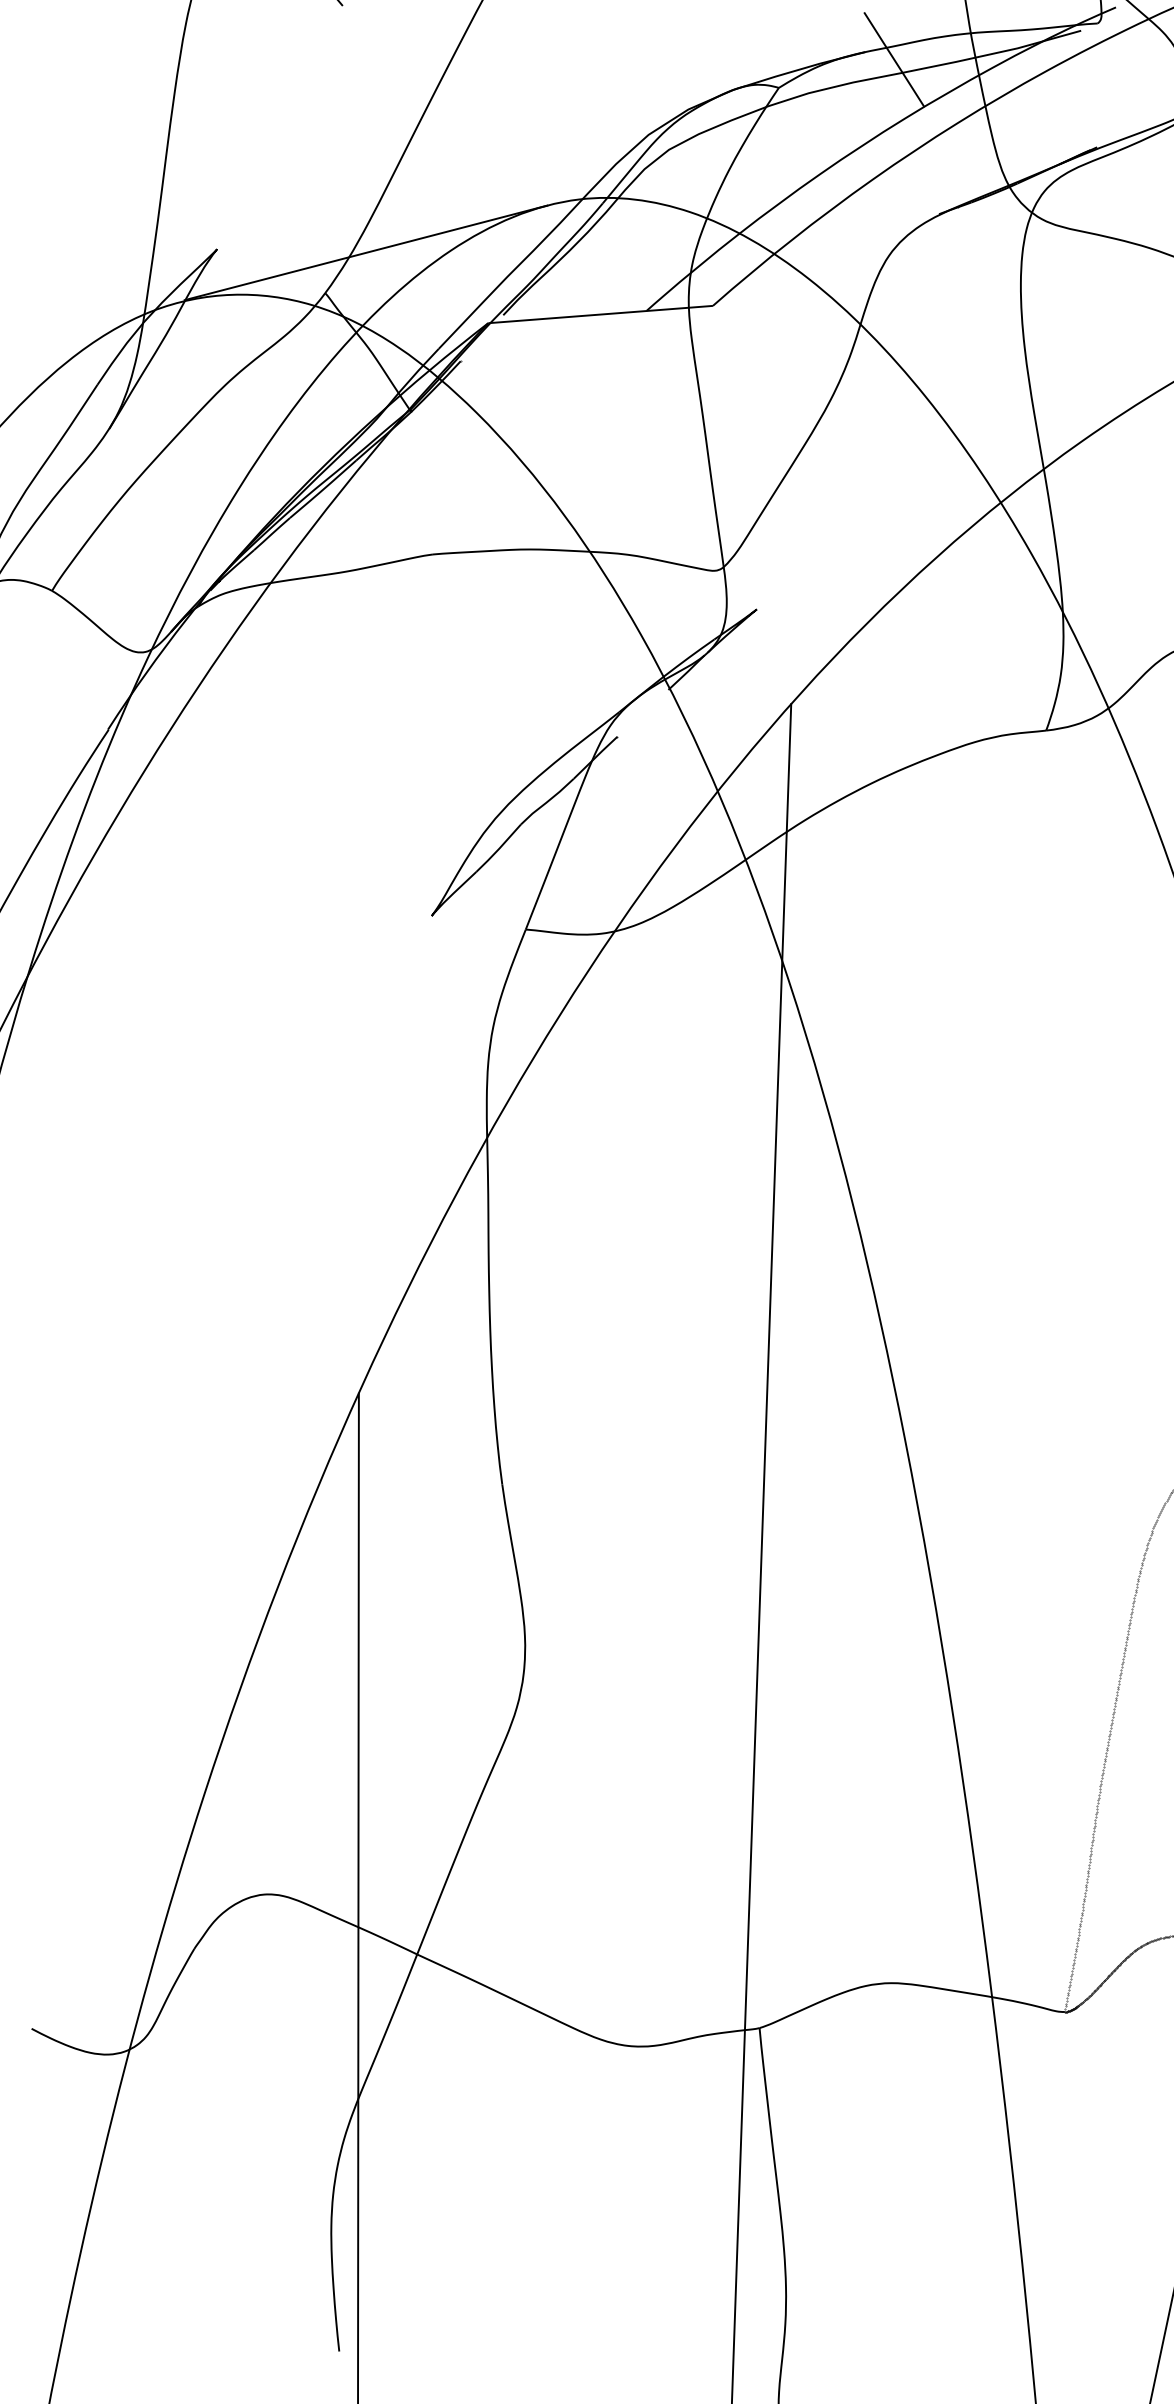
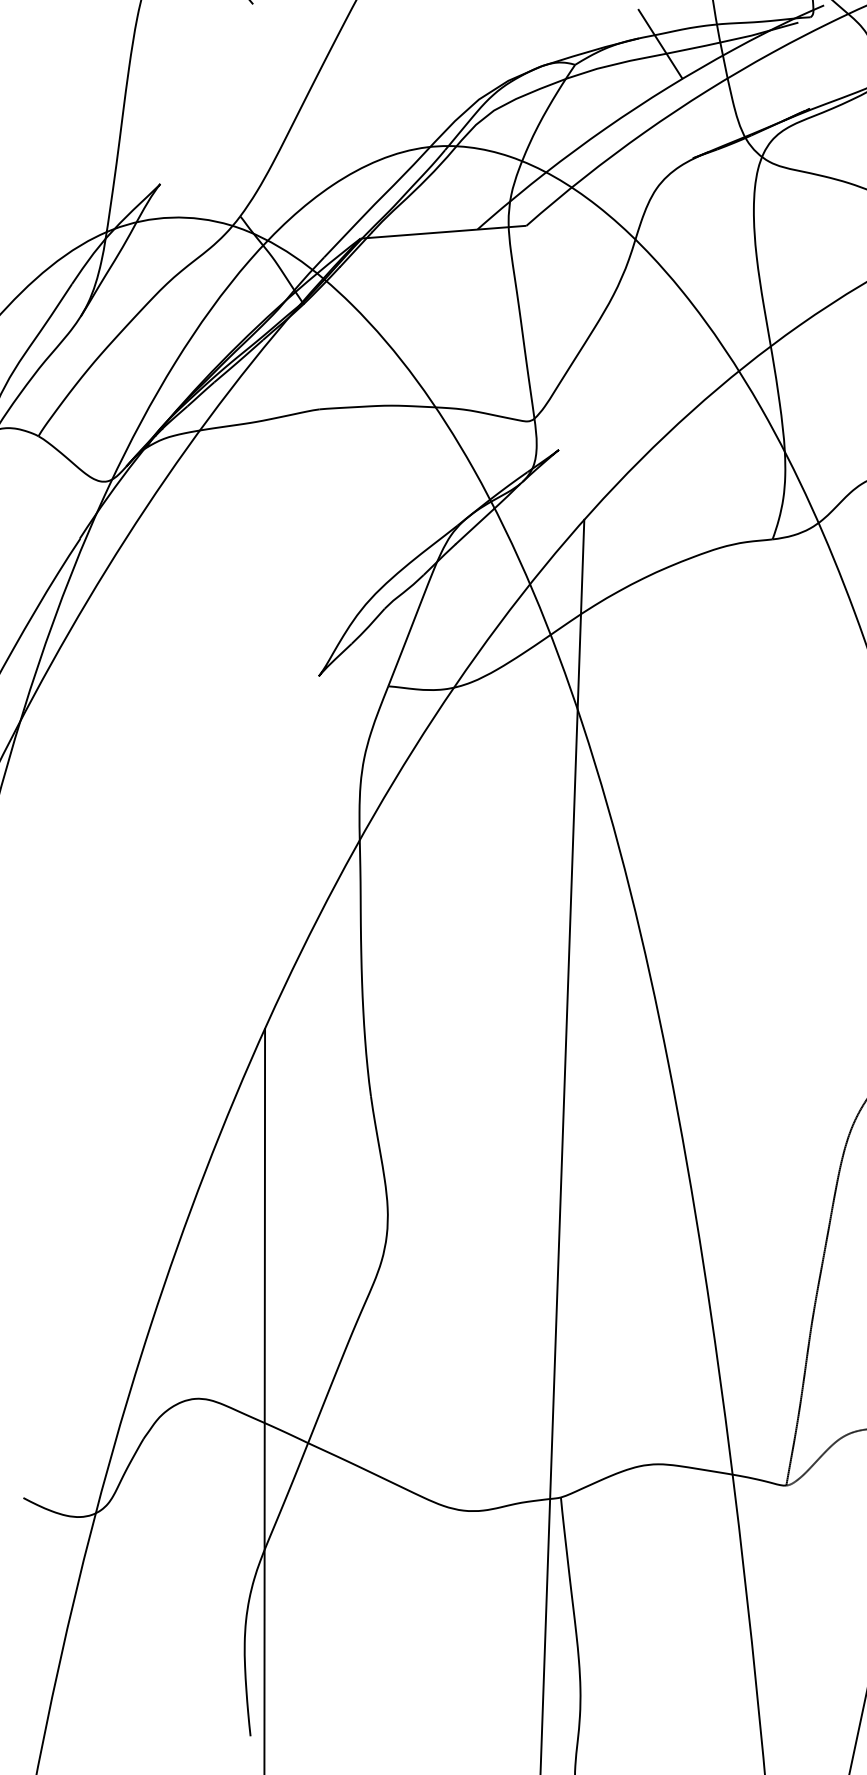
line: (365, 252) -> (269, 186), removed

